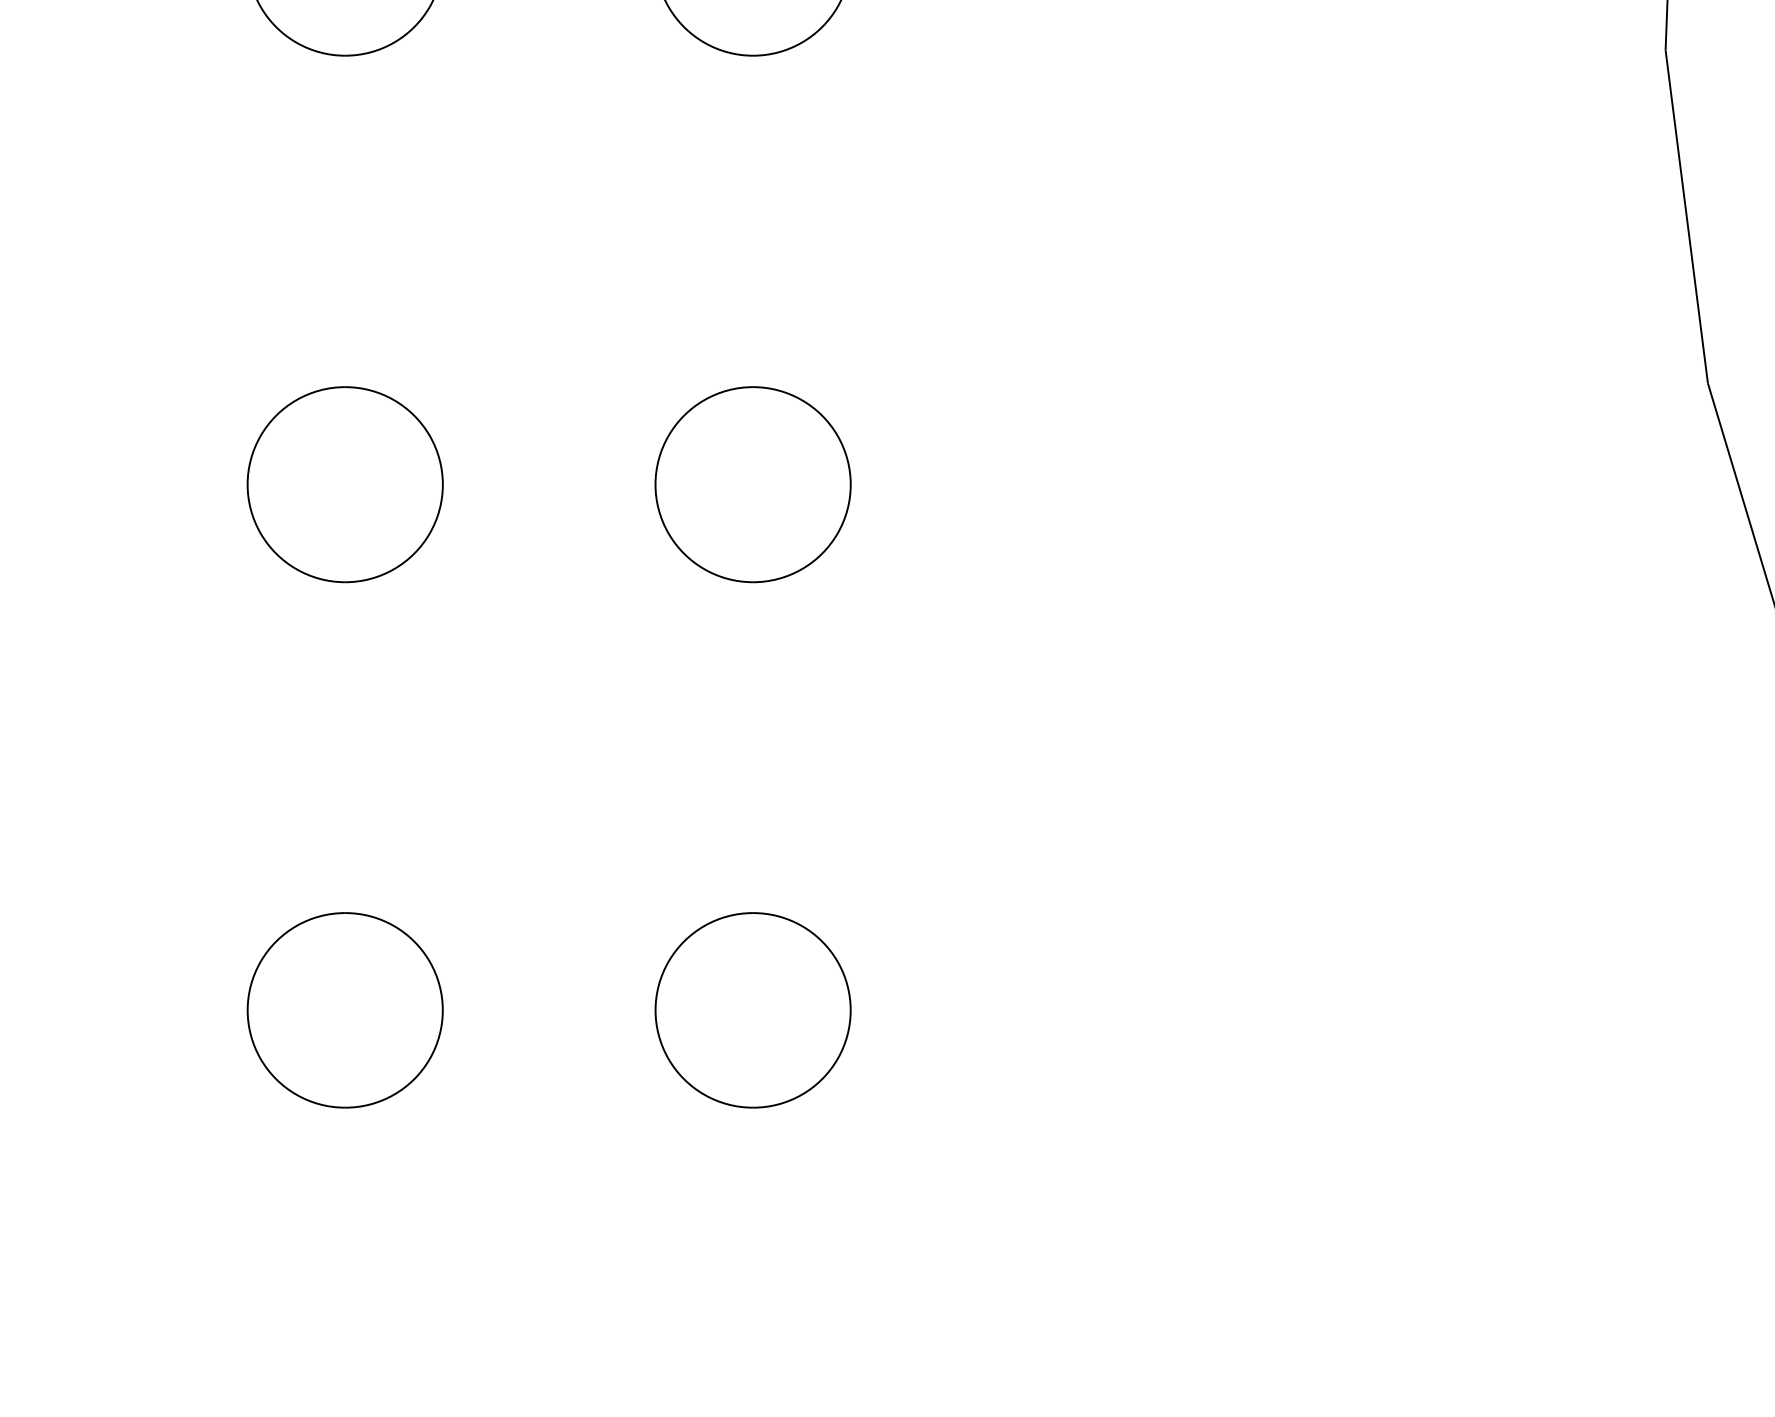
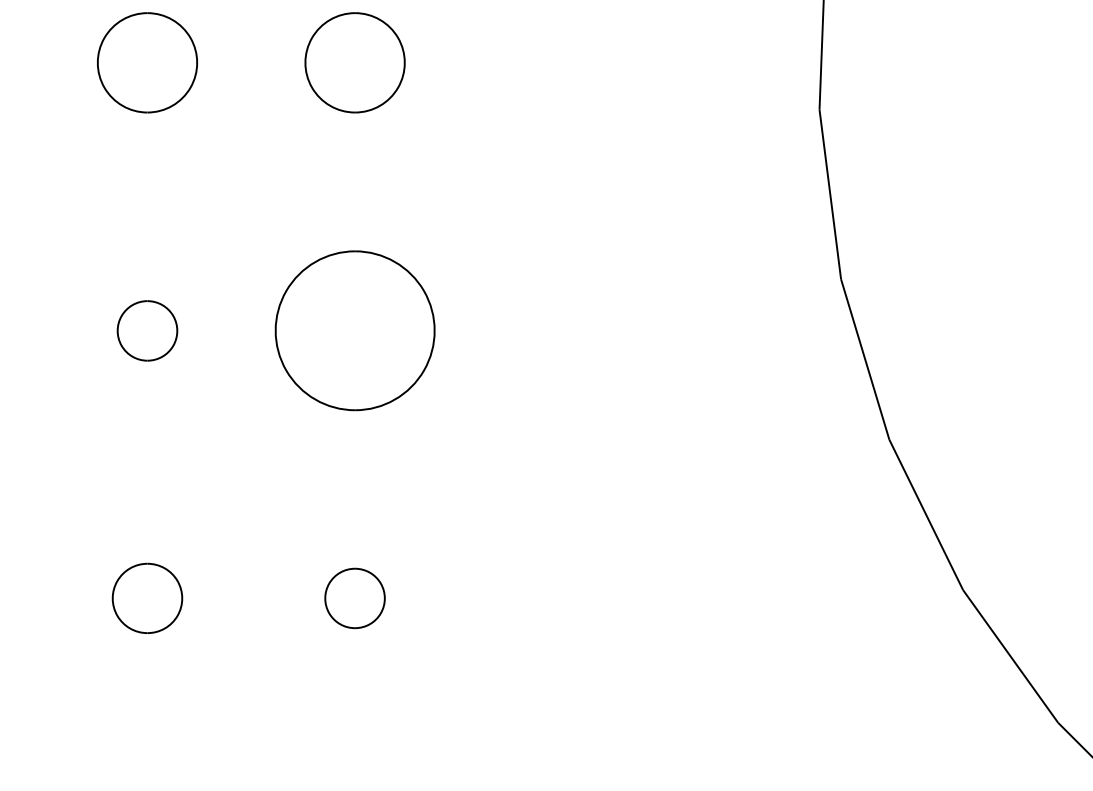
part: (345, 483) -> (147, 330), size x0.6
part: (751, 483) -> (354, 330), size x1.6
part: (345, 1010) -> (147, 598), size x0.7
part: (751, 1010) -> (354, 598), size x0.6

